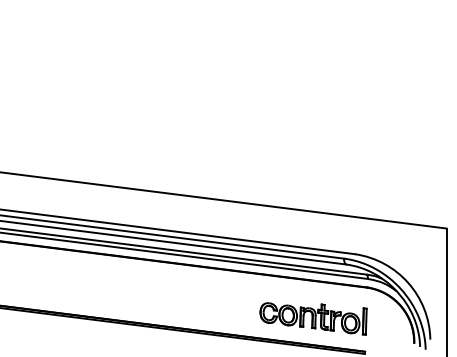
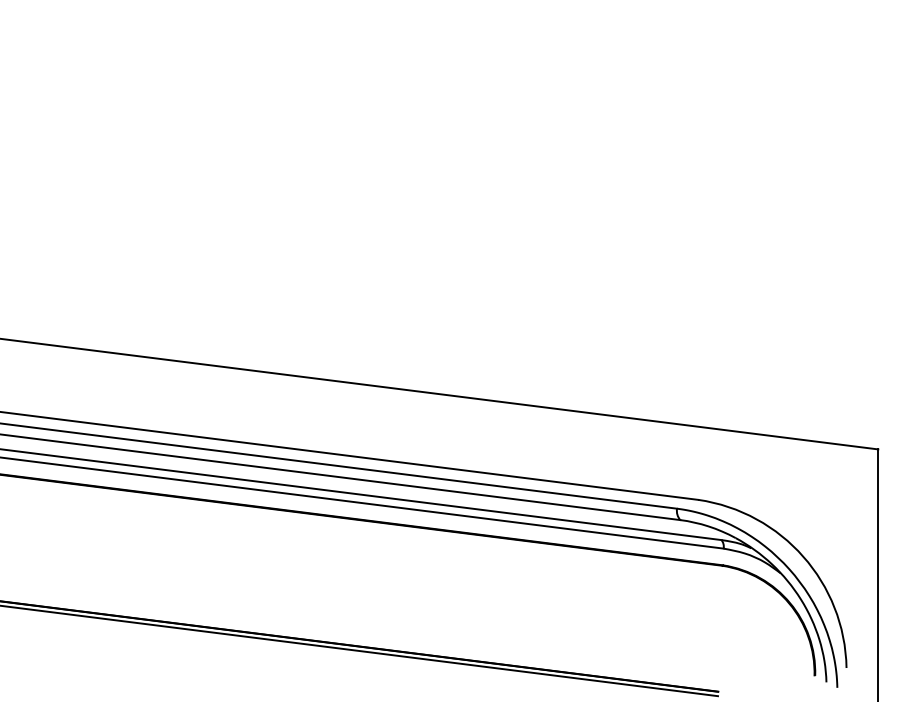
part: (313, 318) -> (616, 626), removed

